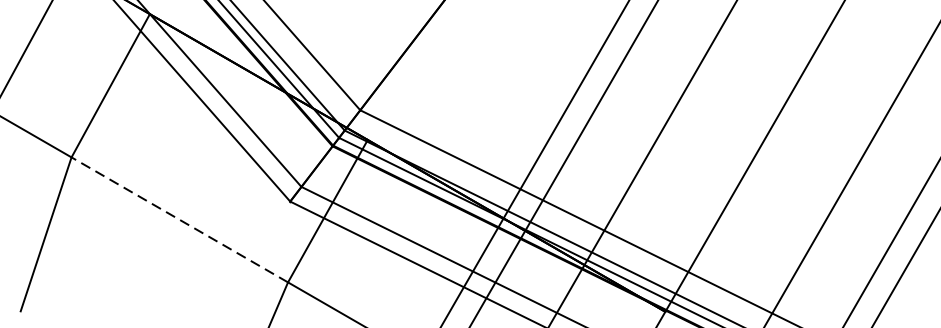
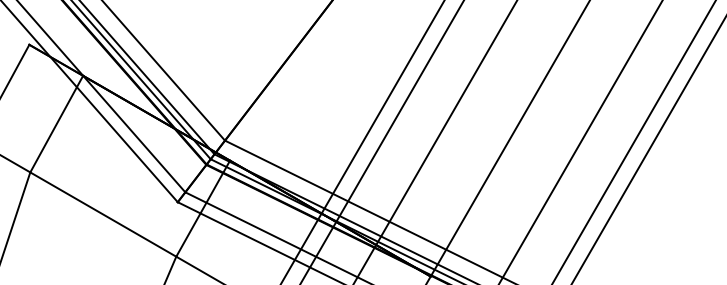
line: (178, 219) -> (102, 214), dashed -> solid

